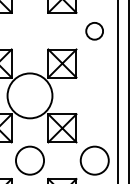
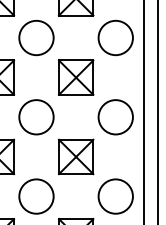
circle: (29, 30) -> (35, 37), added
circle: (94, 31) -> (115, 38), size x1.67
circle: (29, 95) -> (35, 116), size x0.62
circle: (94, 95) -> (115, 116), added

